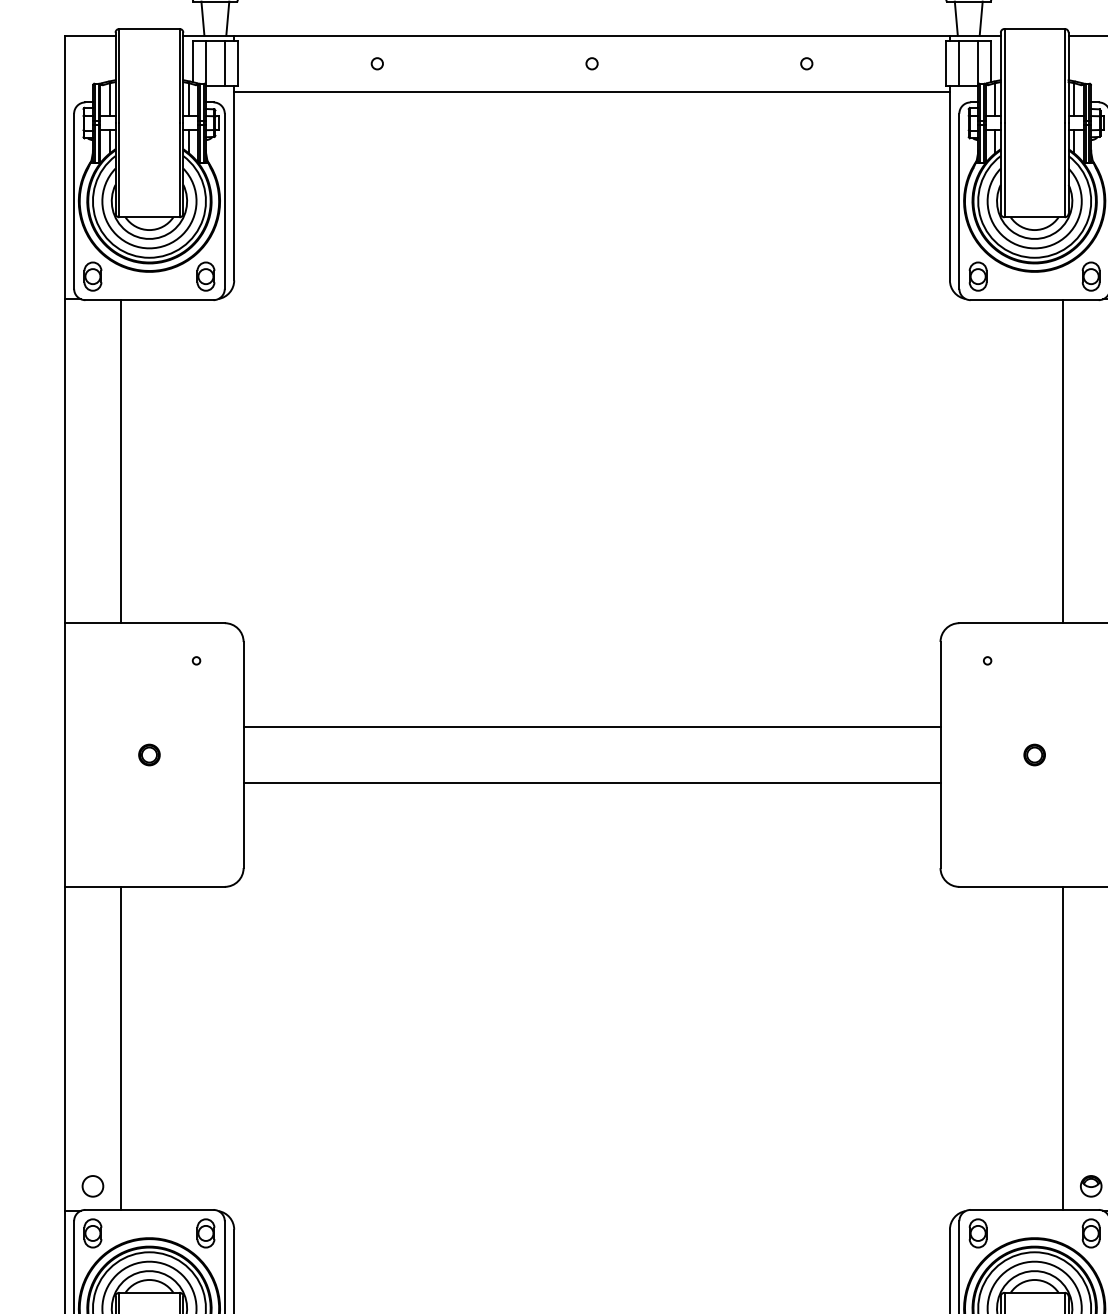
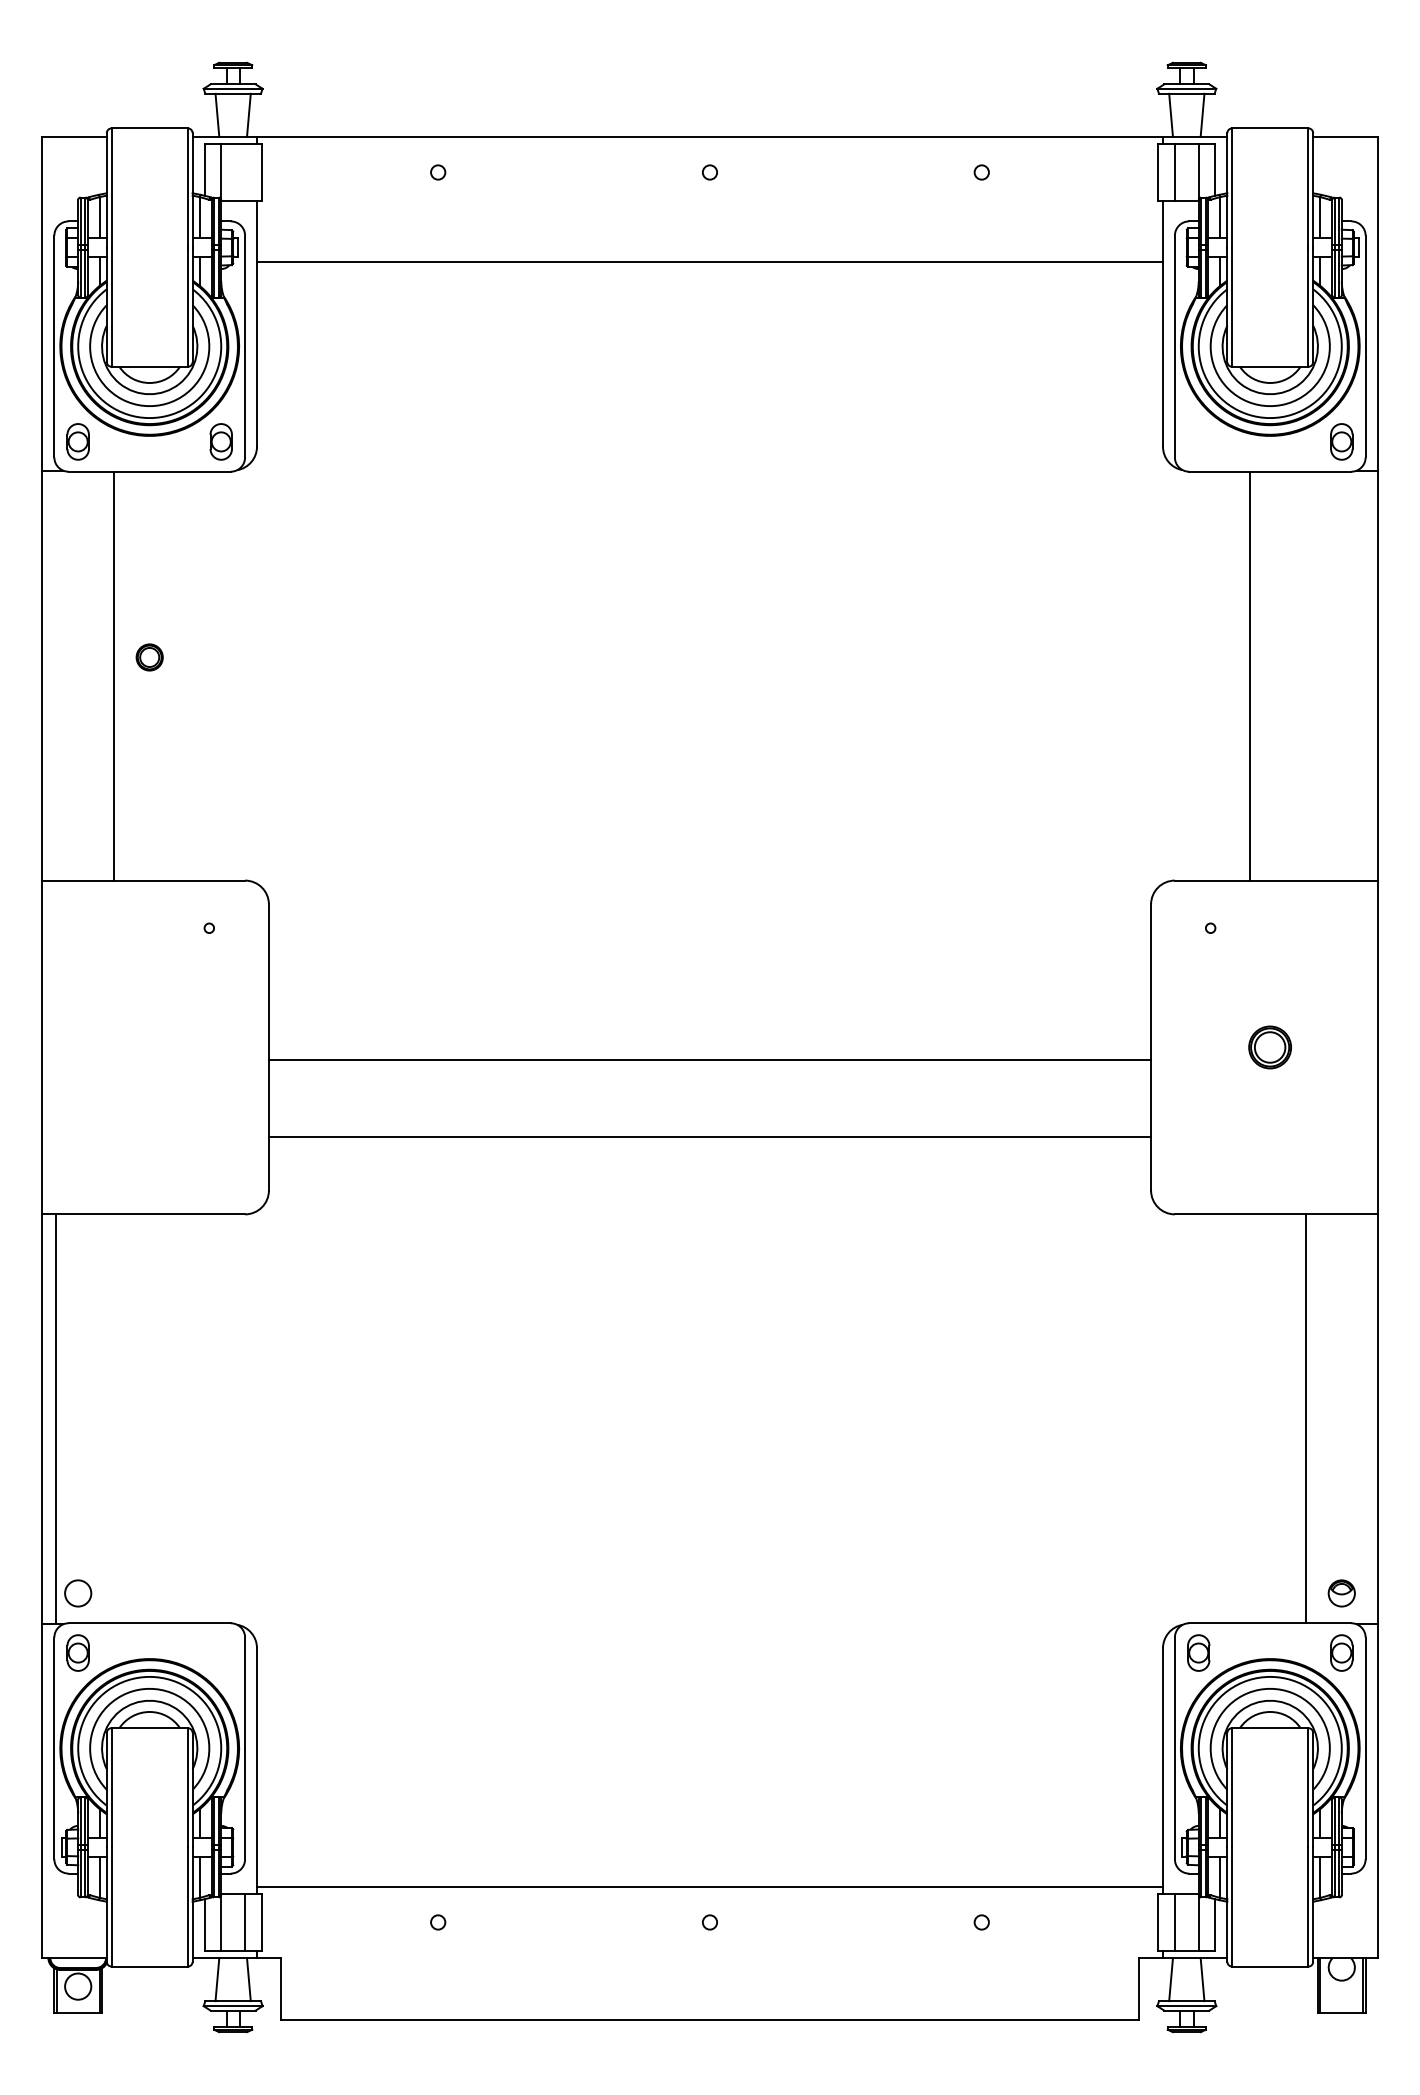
line: (225, 63) -> (245, 172), removed
line: (591, 92) -> (709, 262), moved
part: (977, 276) -> (1198, 441), removed
line: (1063, 461) -> (1250, 675), moved
line: (591, 726) -> (709, 1059), moved
part: (149, 755) -> (149, 657), moved
part: (1034, 755) -> (1270, 1047), size x1.6
line: (591, 783) -> (709, 1137), moved
line: (120, 1048) -> (55, 1418), moved
part: (205, 1232) -> (220, 1652), removed

